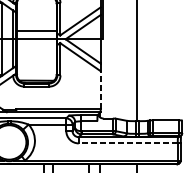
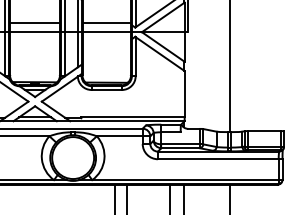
line: (100, 89) -> (184, 93), dashed -> solid
line: (127, 143) -> (217, 159), dashed -> solid

